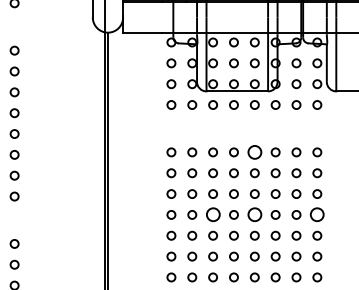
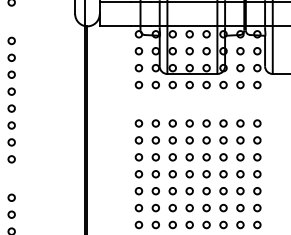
circle: (254, 152) -> (206, 123), size x0.62
circle: (212, 215) -> (172, 174), size x0.62
circle: (254, 215) -> (206, 174), size x0.62
circle: (317, 215) -> (257, 174), size x0.62

